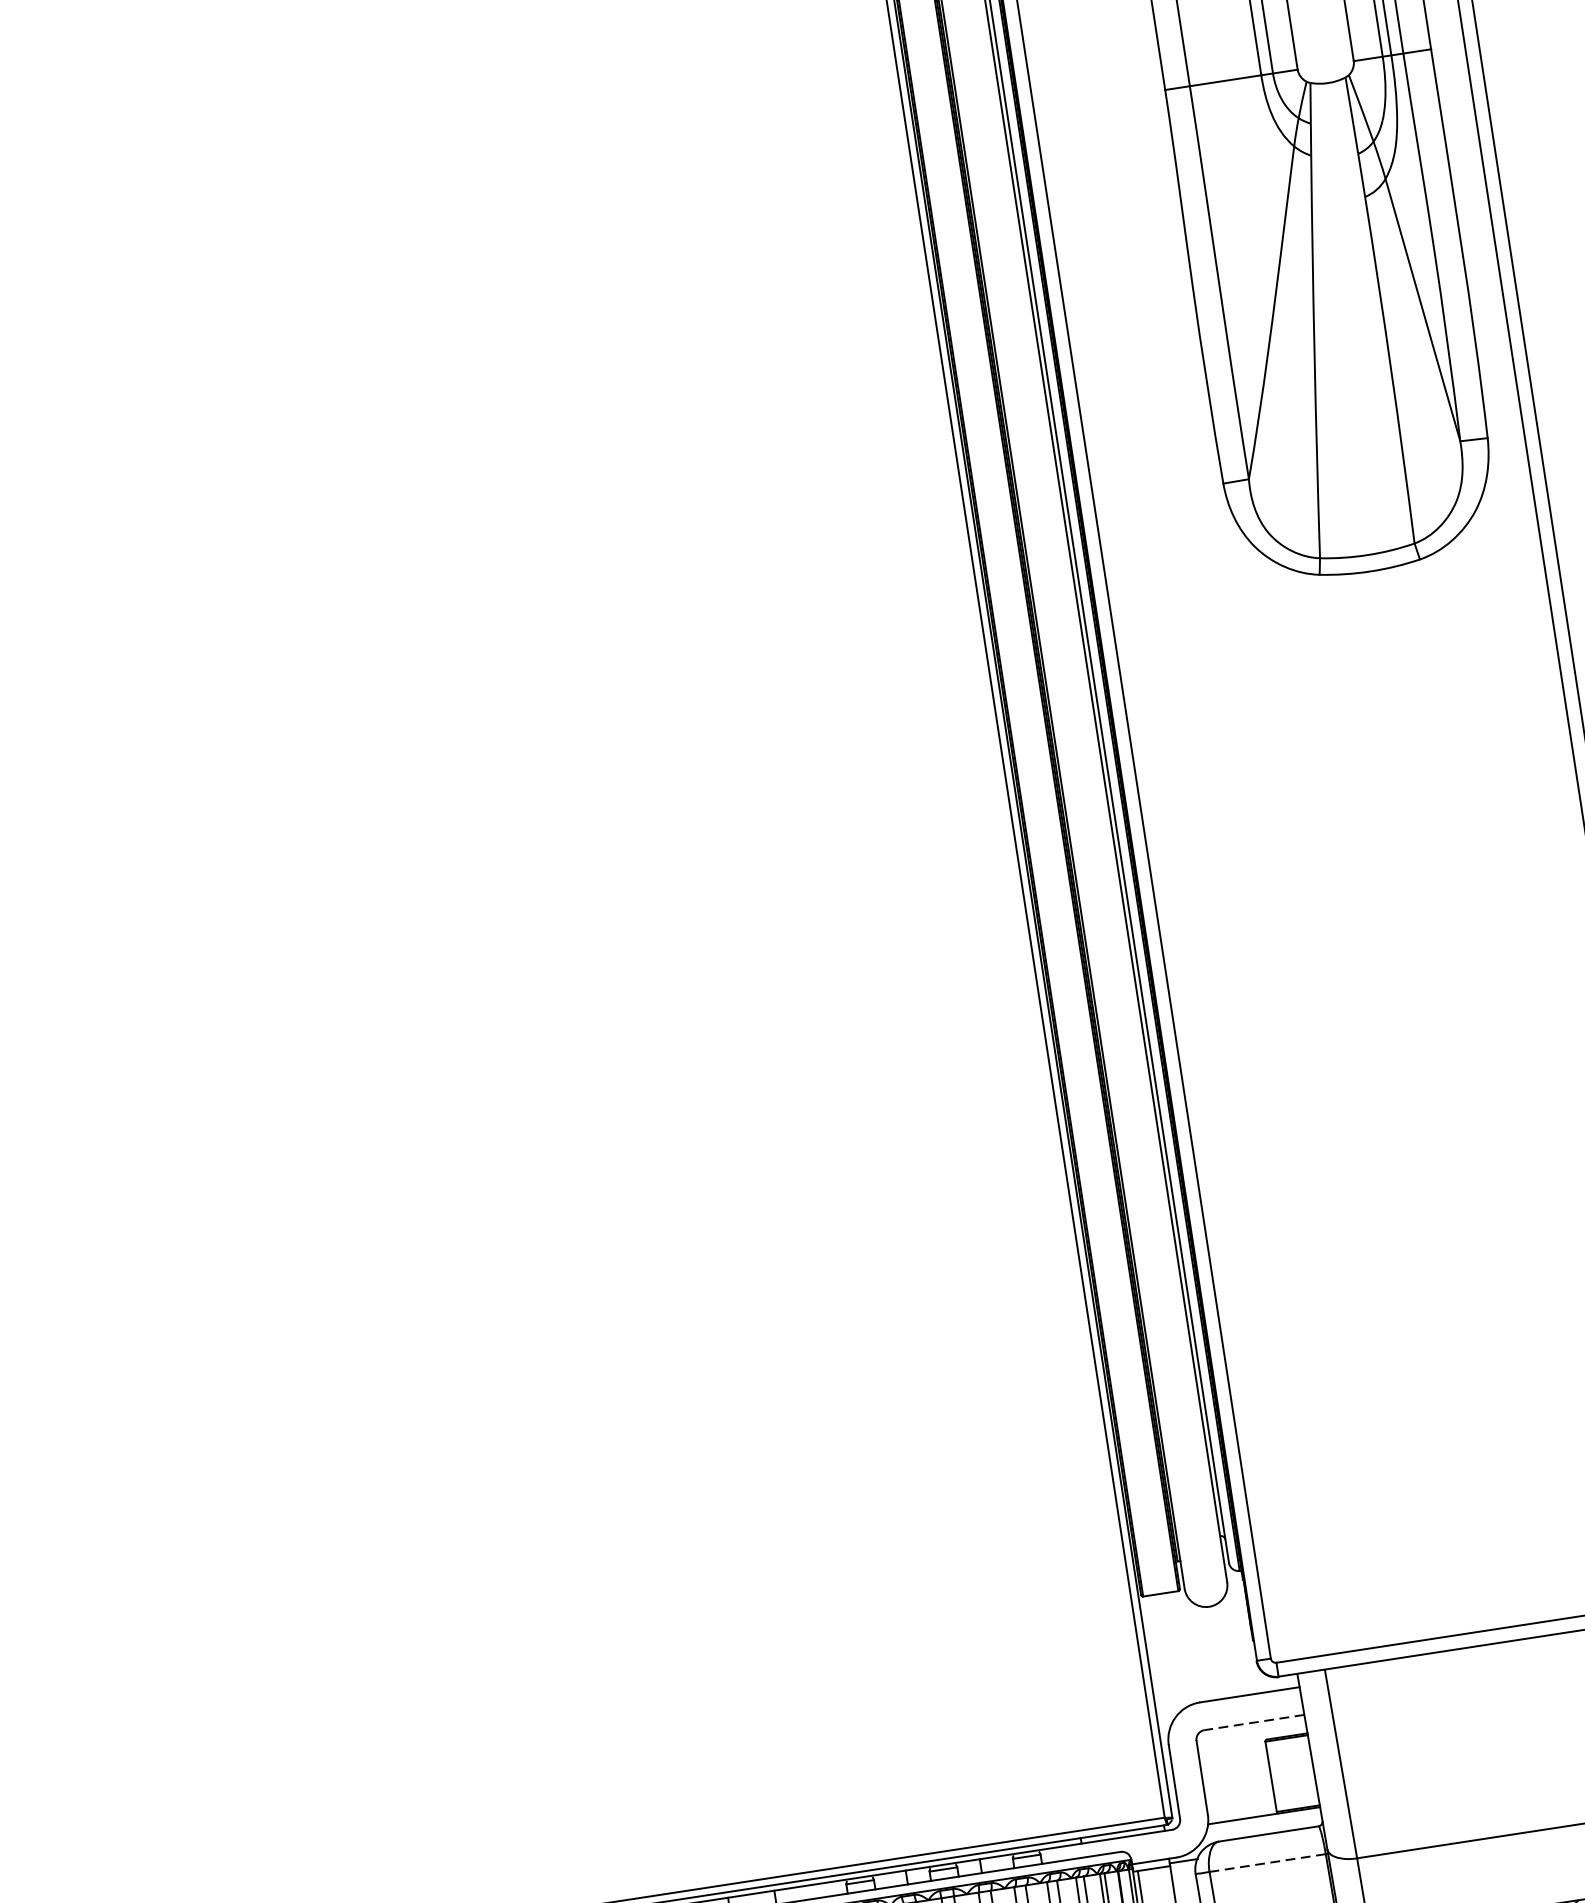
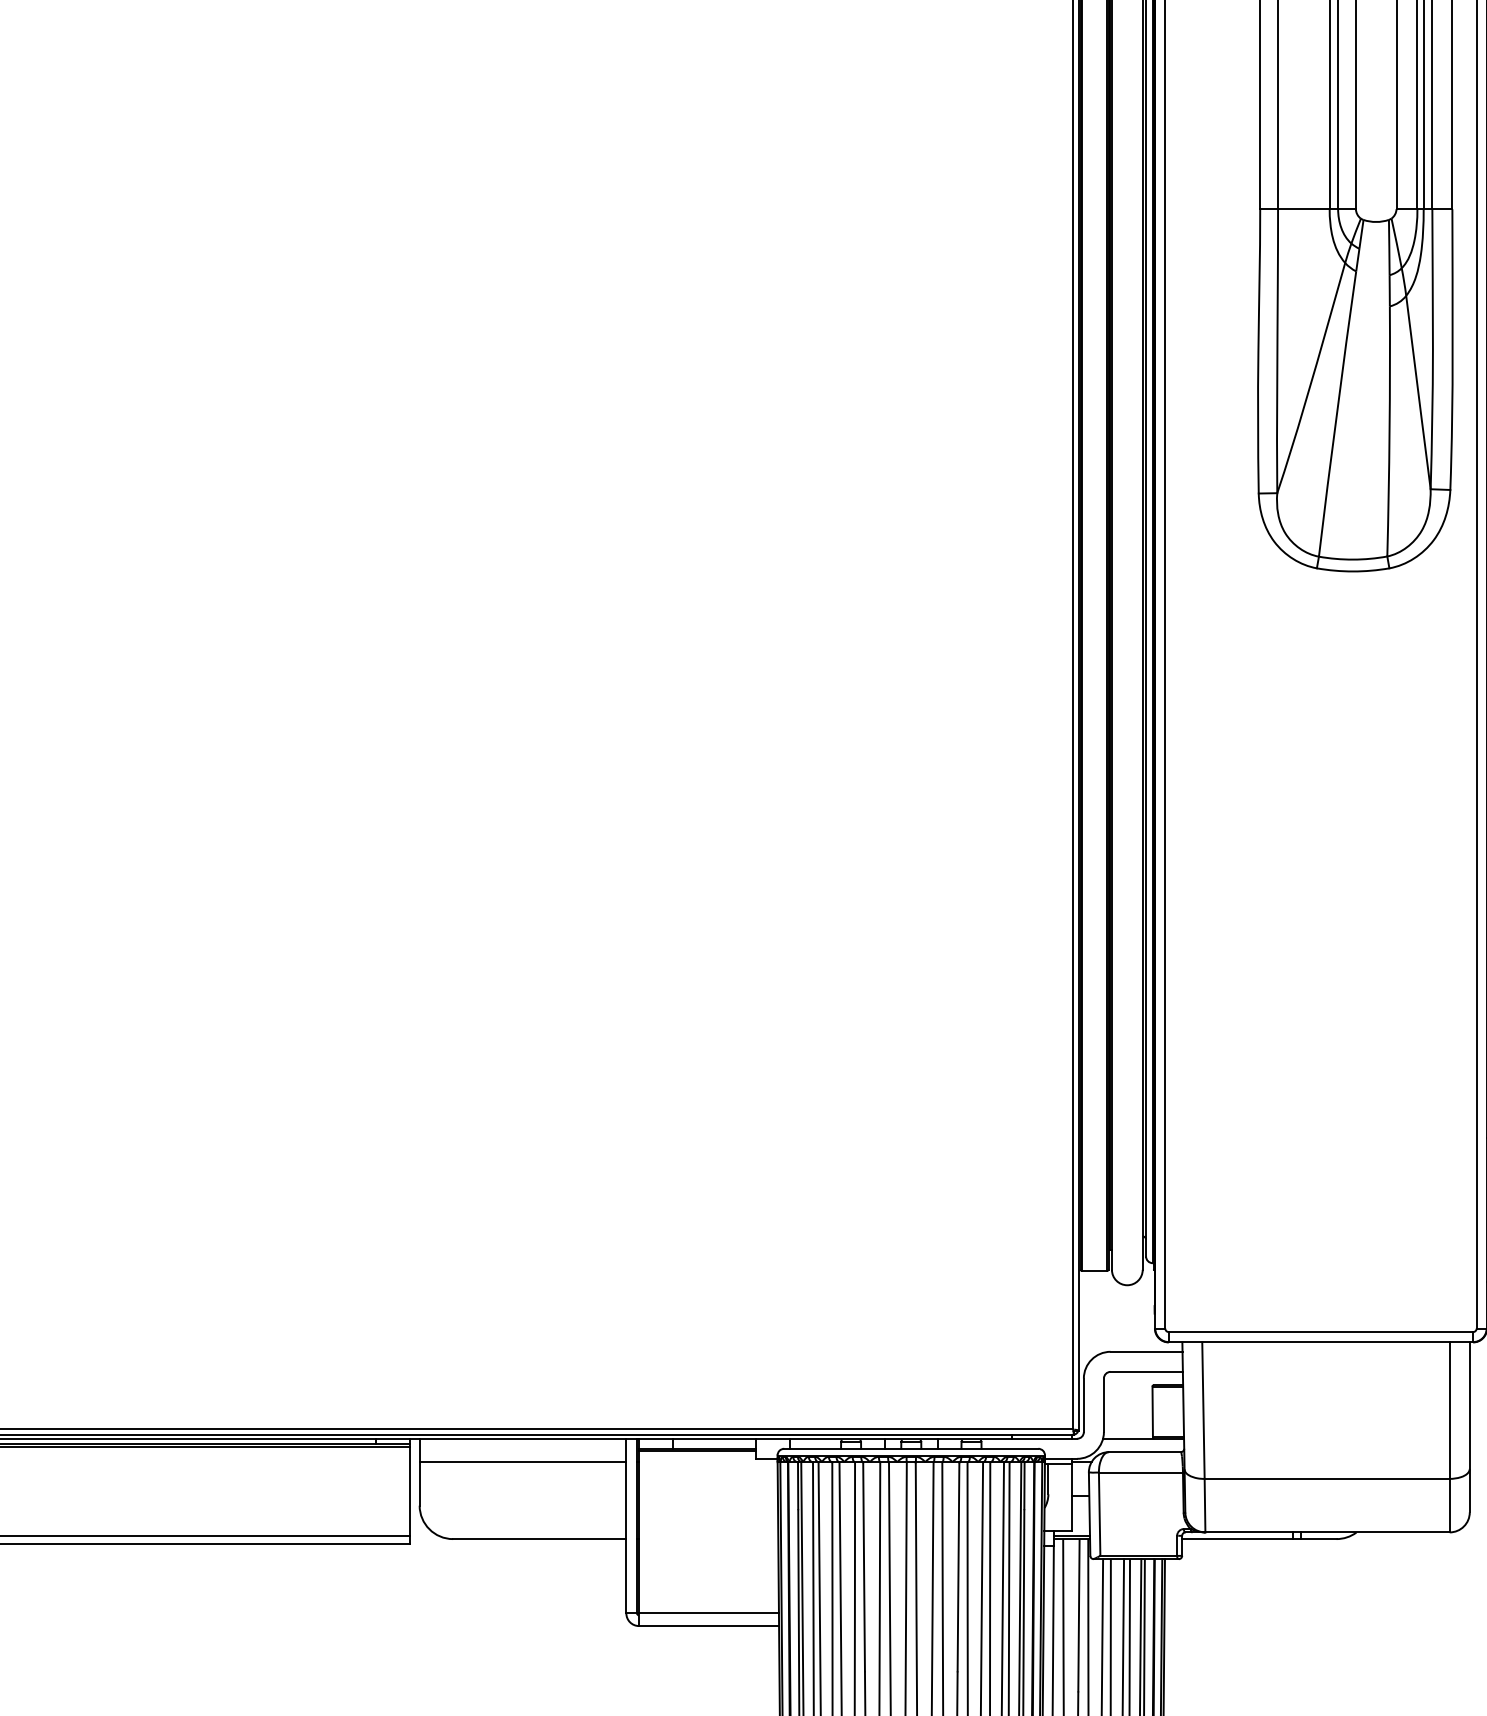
line: (1253, 1722) -> (1146, 1371), dashed -> solid
line: (1268, 1862) -> (1141, 1472), dashed -> solid

